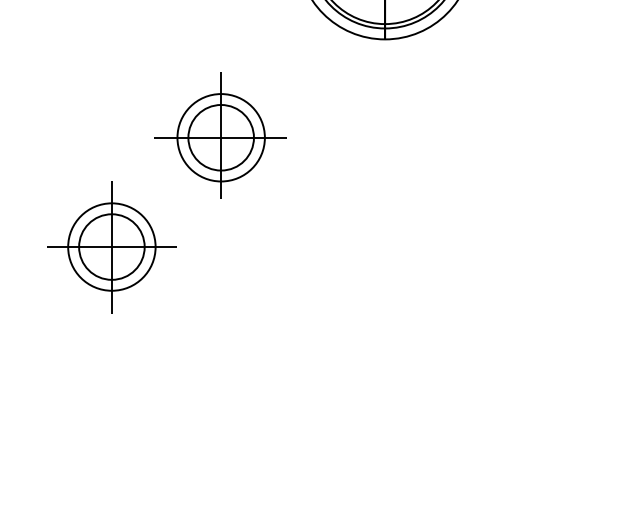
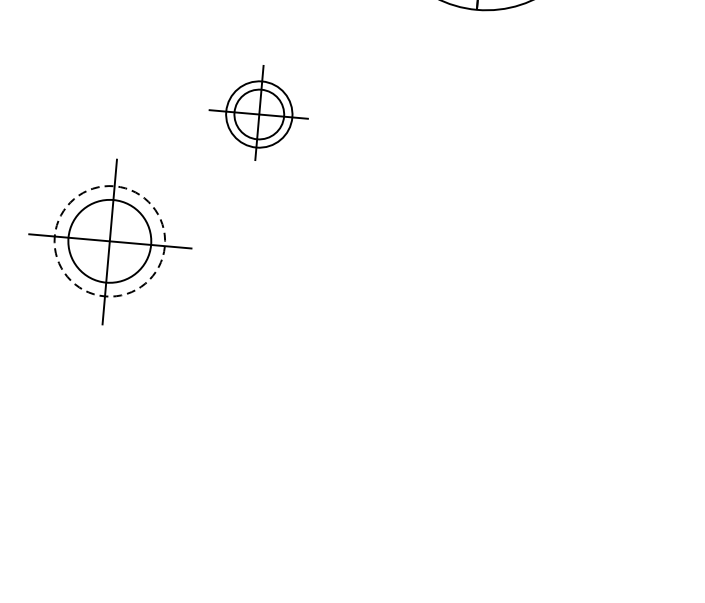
part: (220, 135) -> (258, 112), size x0.6
circle: (111, 246) -> (109, 240), solid -> dashed

